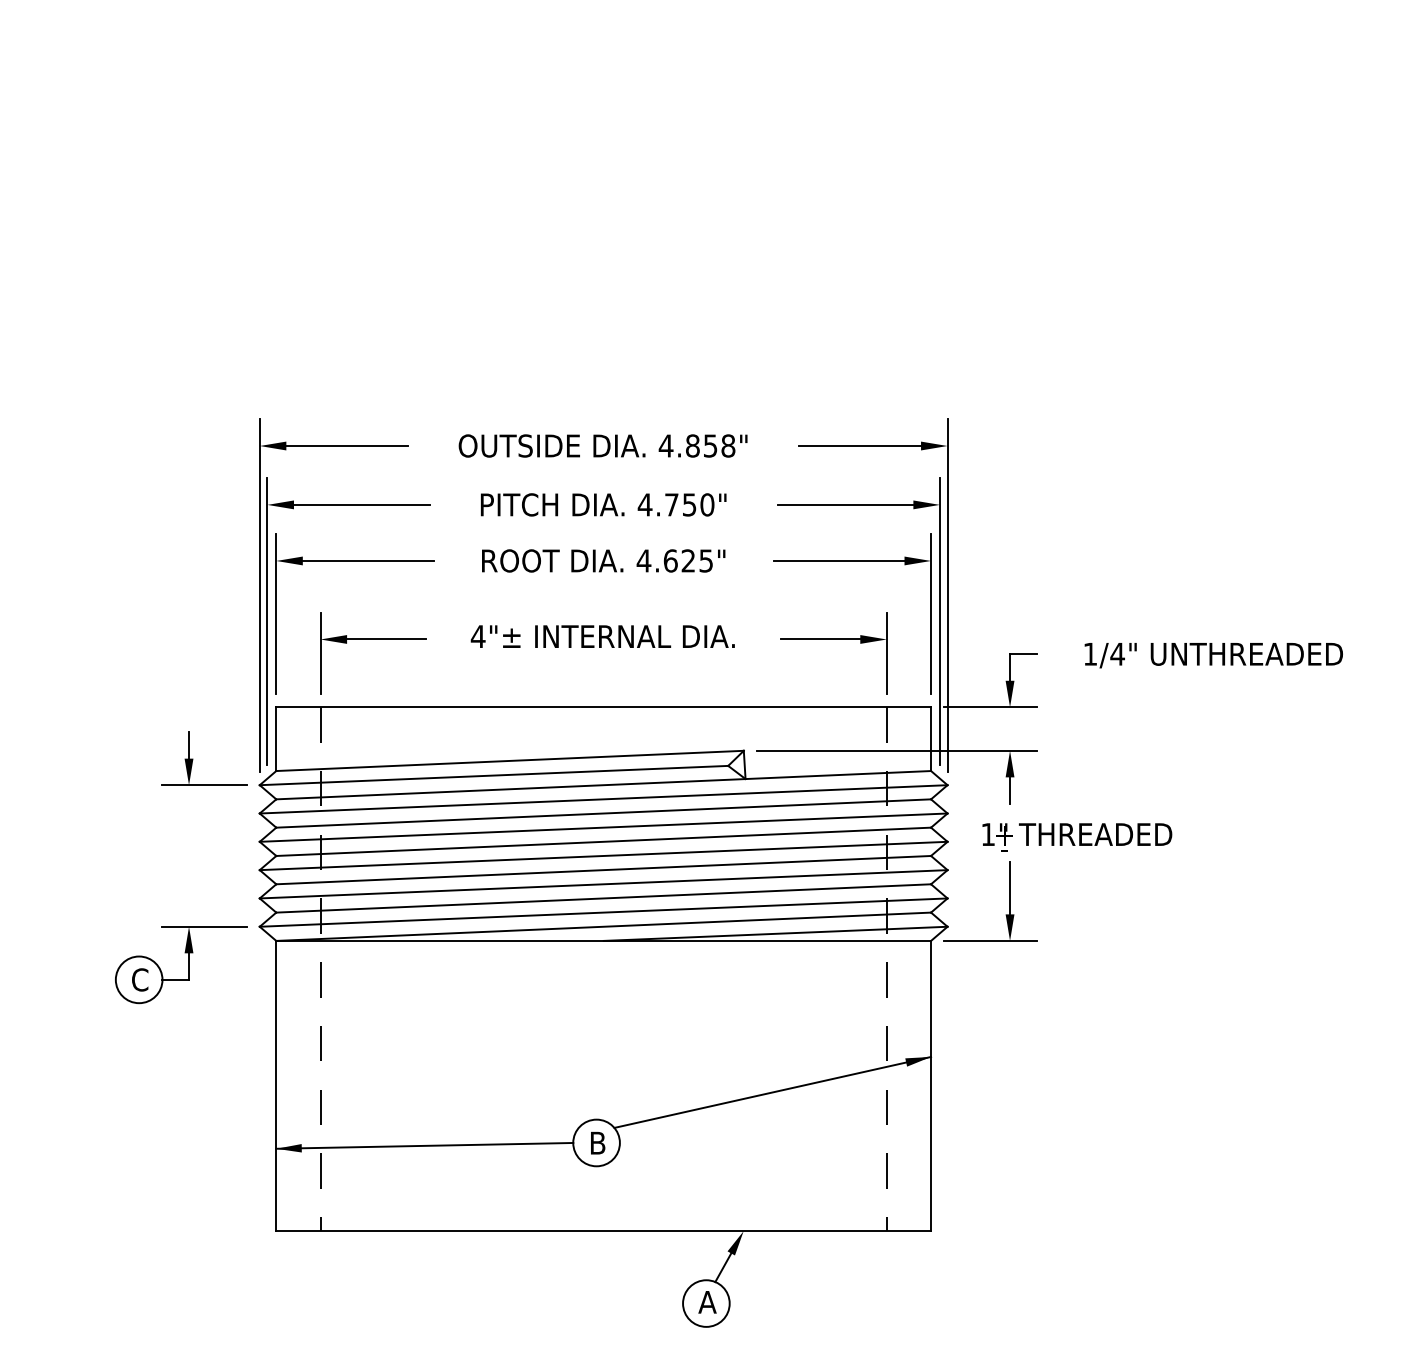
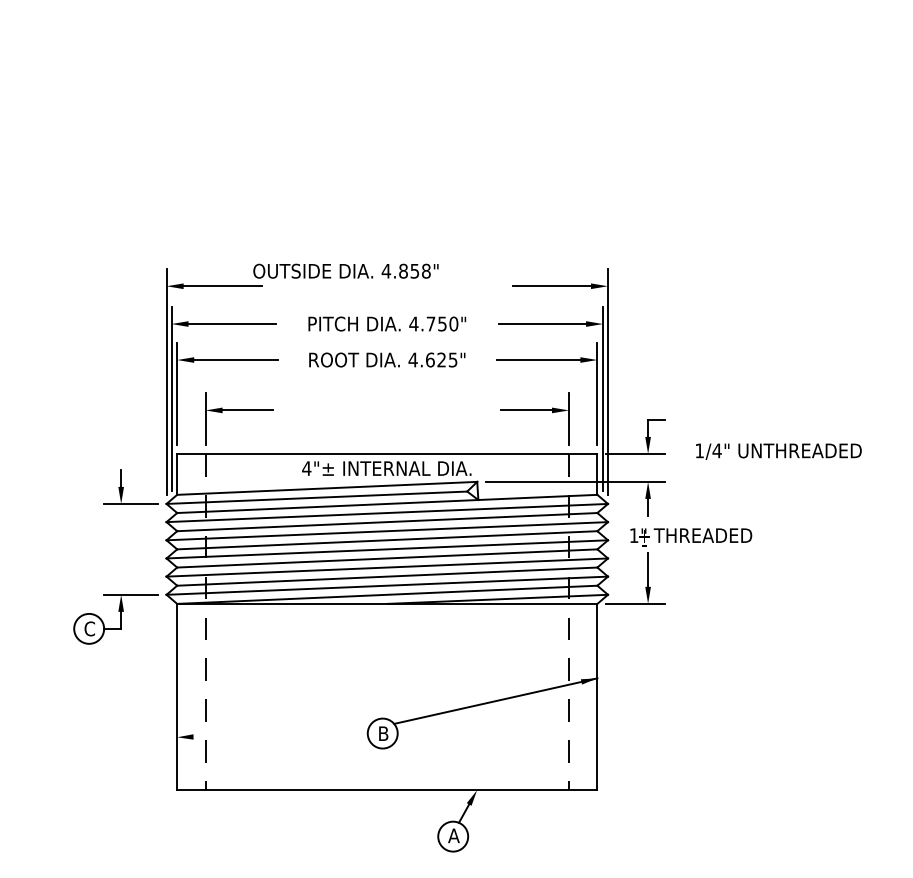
text: (602, 444) -> (345, 270), moved
text: (602, 636) -> (386, 468), moved
text: (1213, 655) -> (778, 451), moved
line: (424, 1145) -> (272, 735), removed

